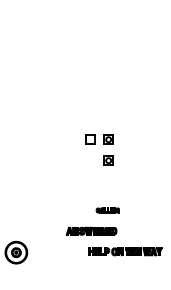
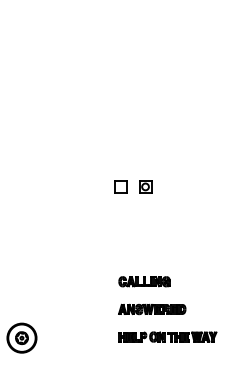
part: (108, 160) -> (145, 214), removed
part: (107, 210) -> (143, 281), size x1.67
part: (91, 230) -> (151, 308), moved

